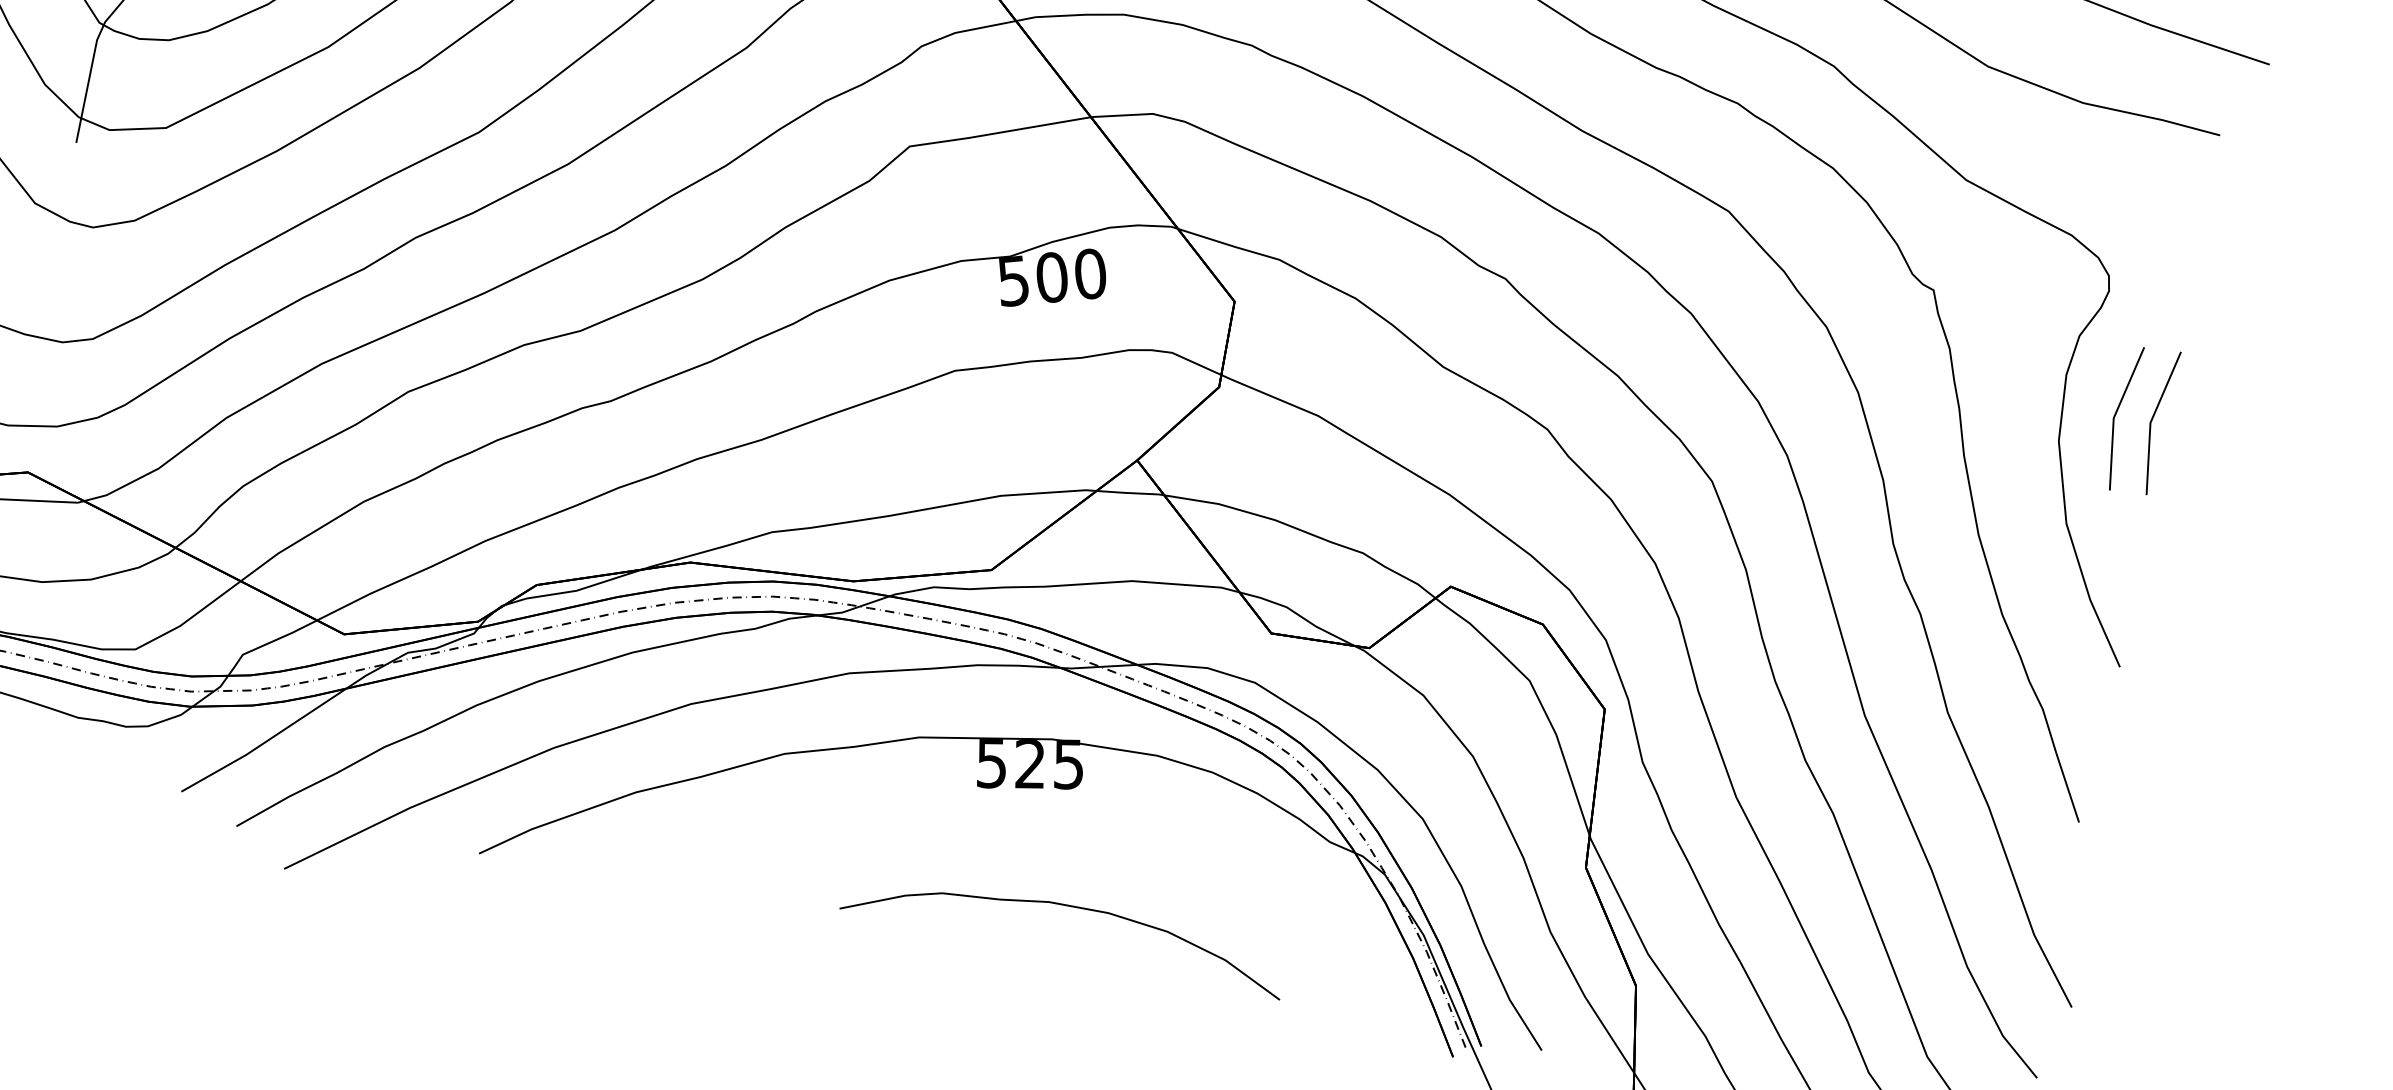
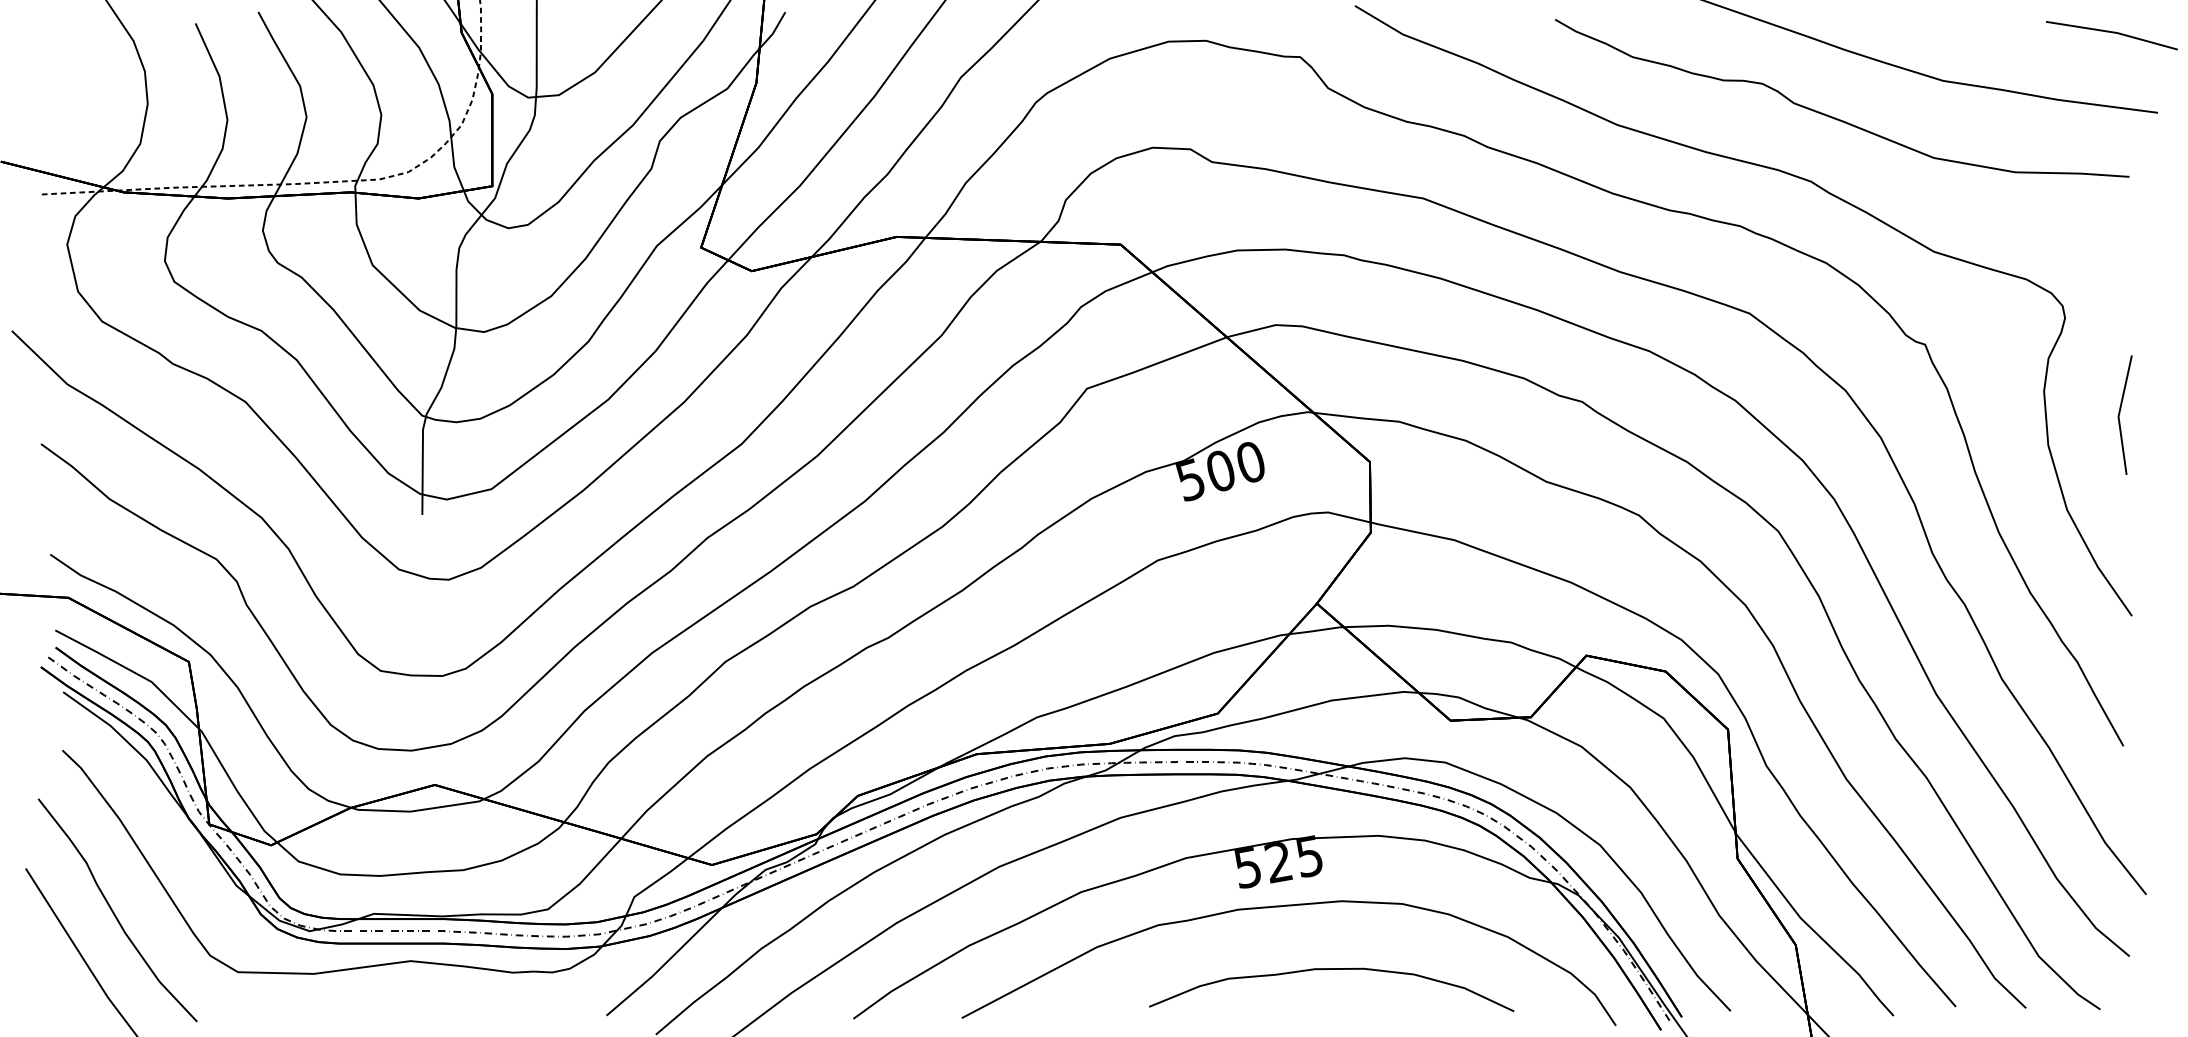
line: (2116, 414) -> (2090, 415), removed
curve: (1021, 819) -> (1280, 907), added

